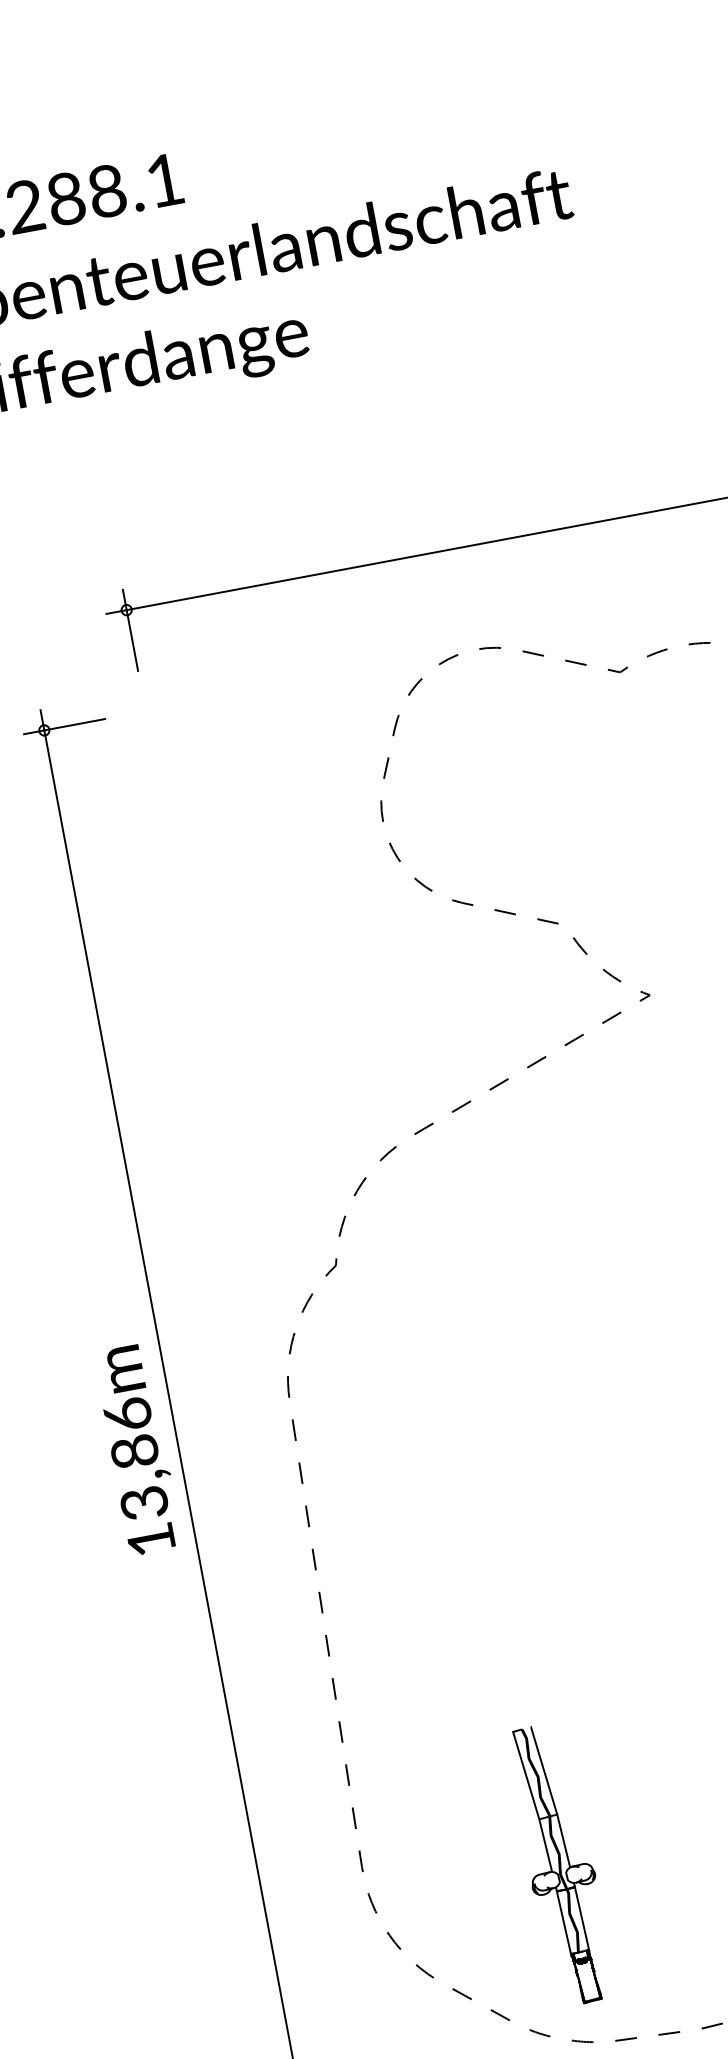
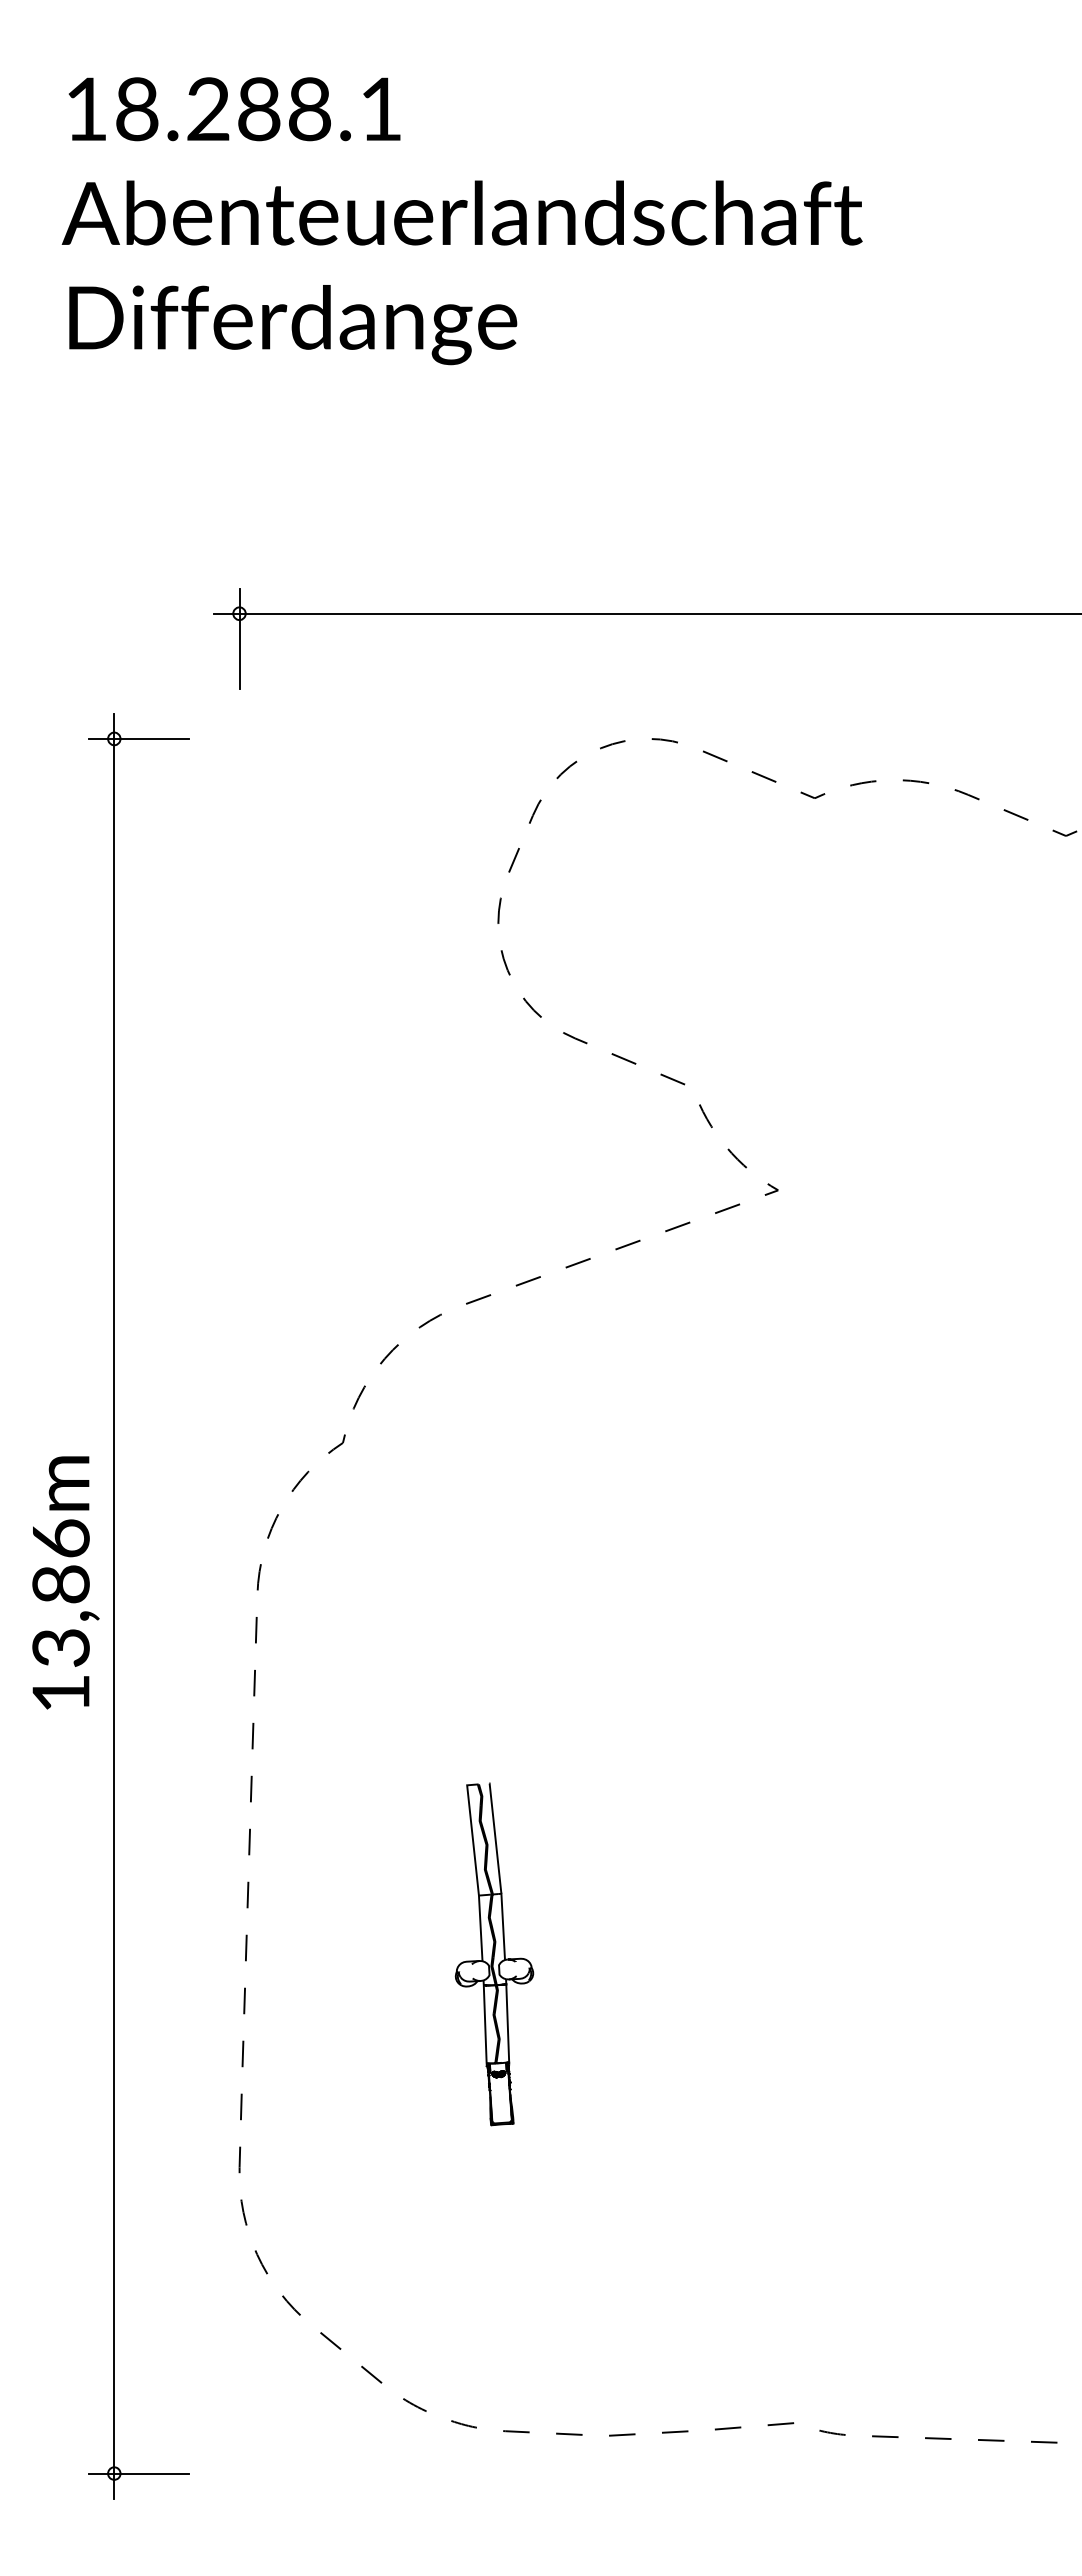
text: (138, 1449) -> (65, 1582), moved
part: (560, 1864) -> (494, 1954), moved

